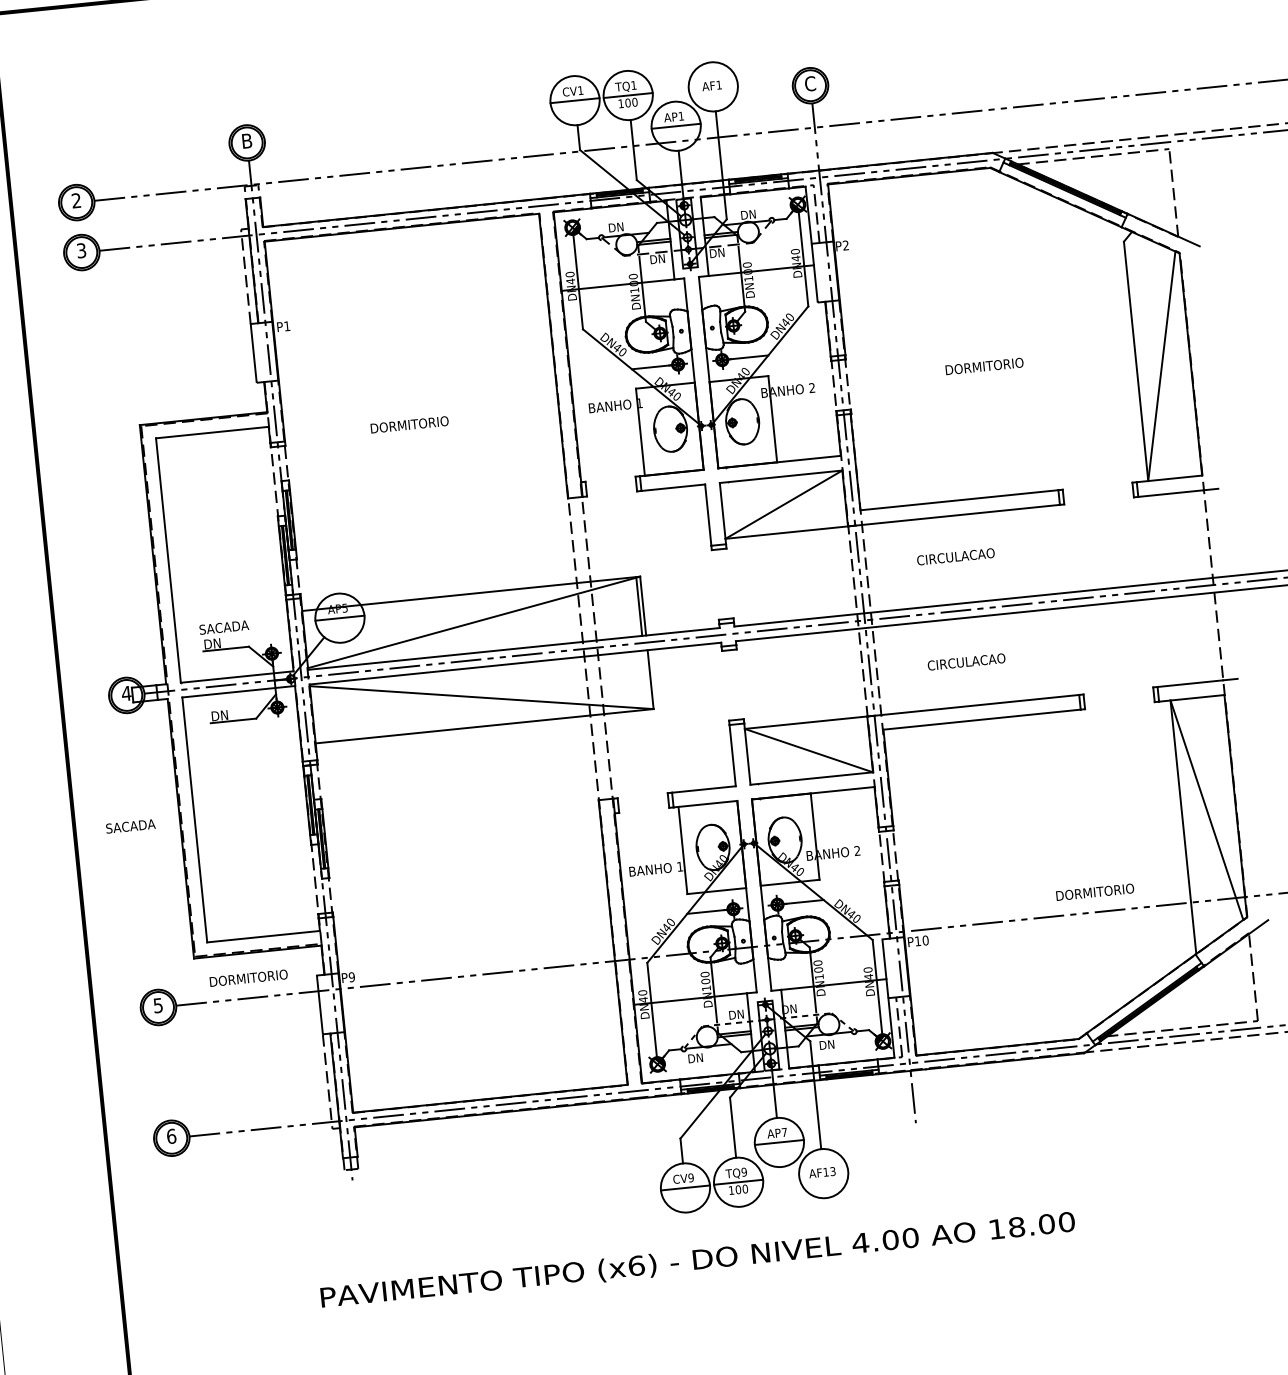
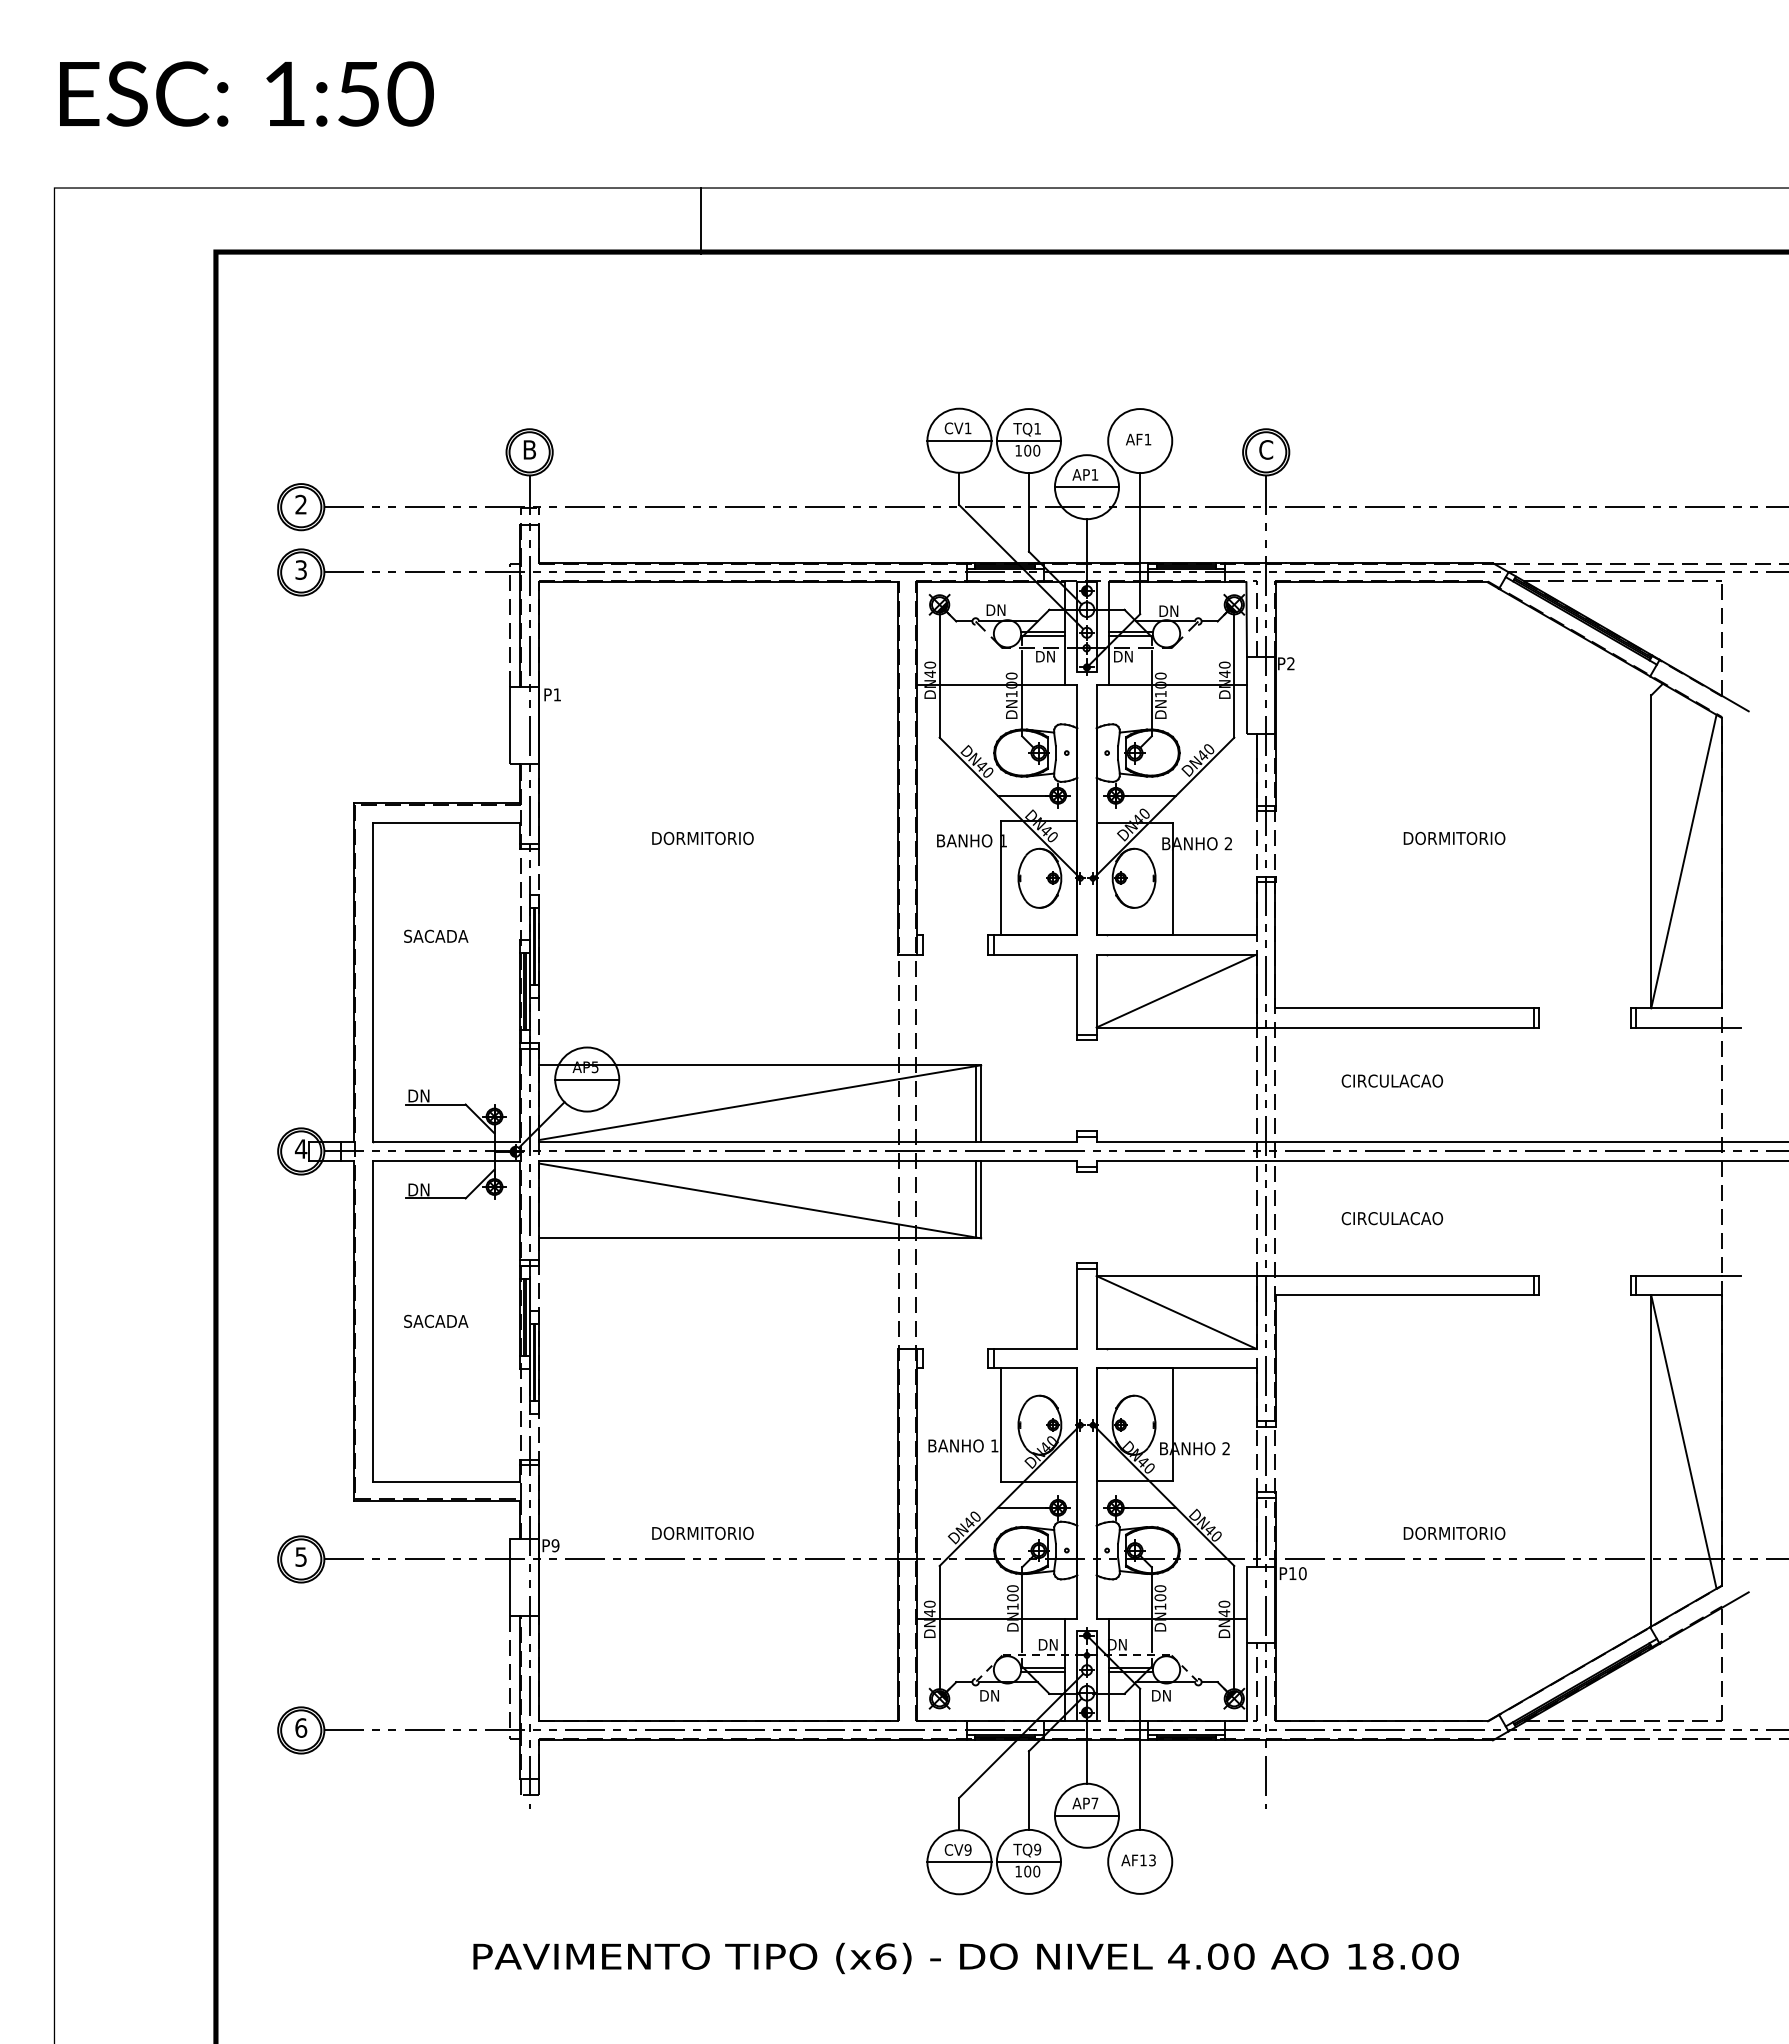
text: (224, 626) -> (436, 935), moved
line: (647, 679) -> (976, 1199), added
text: (130, 825) -> (436, 1320), moved
text: (1095, 891) -> (1454, 1532), moved
text: (248, 977) -> (702, 1532), moved

